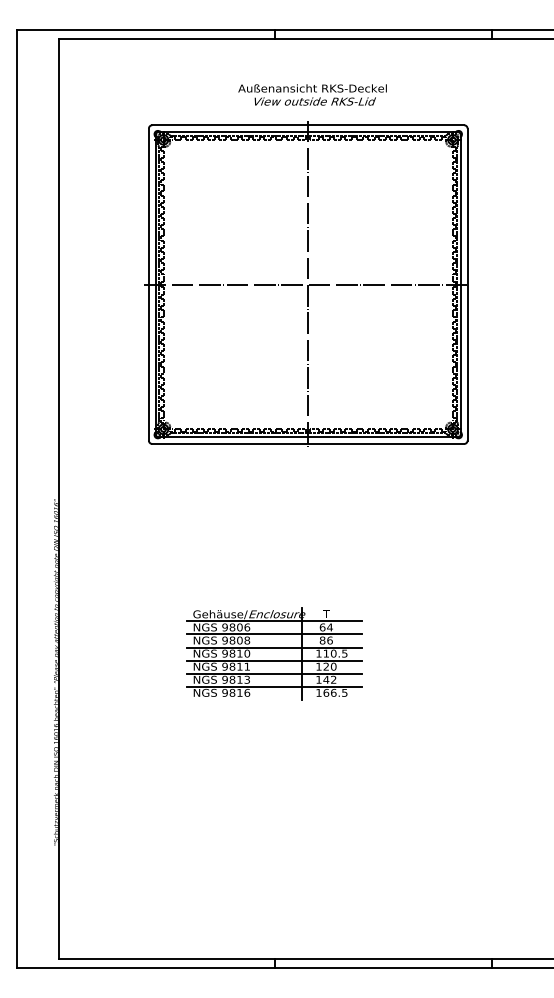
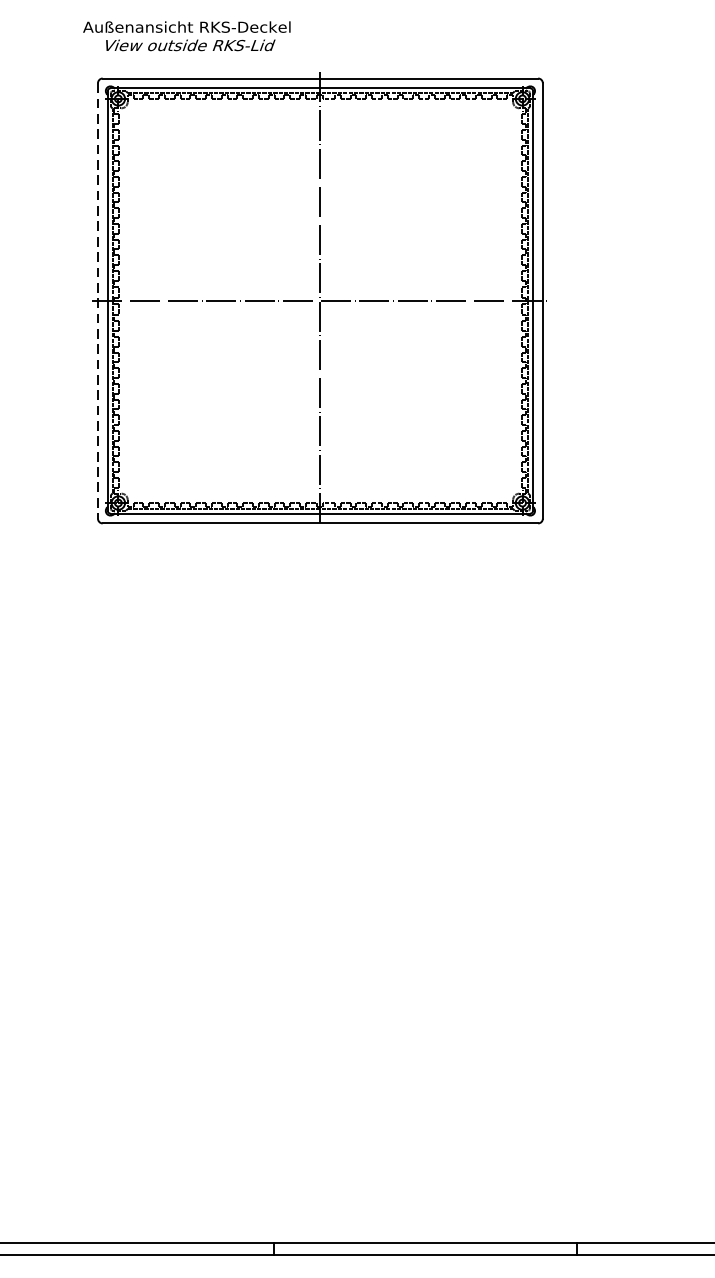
text: (312, 94) -> (186, 35), moved
line: (148, 284) -> (97, 300), solid -> dashed
part: (274, 653) -> (273, 815), removed

